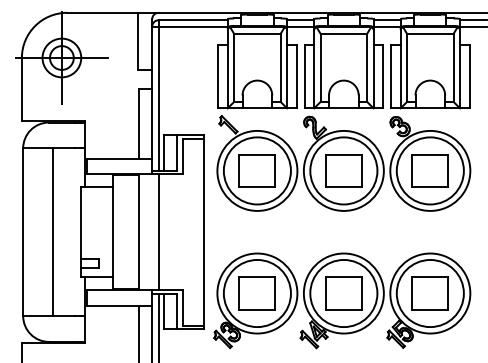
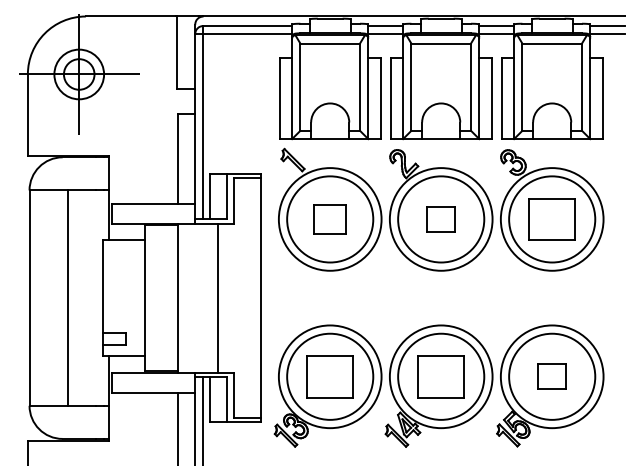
part: (256, 170) -> (329, 219), size x0.7
part: (343, 170) -> (440, 219), size x0.6
line: (158, 231) -> (218, 297), moved
part: (429, 293) -> (551, 376), size x0.6

